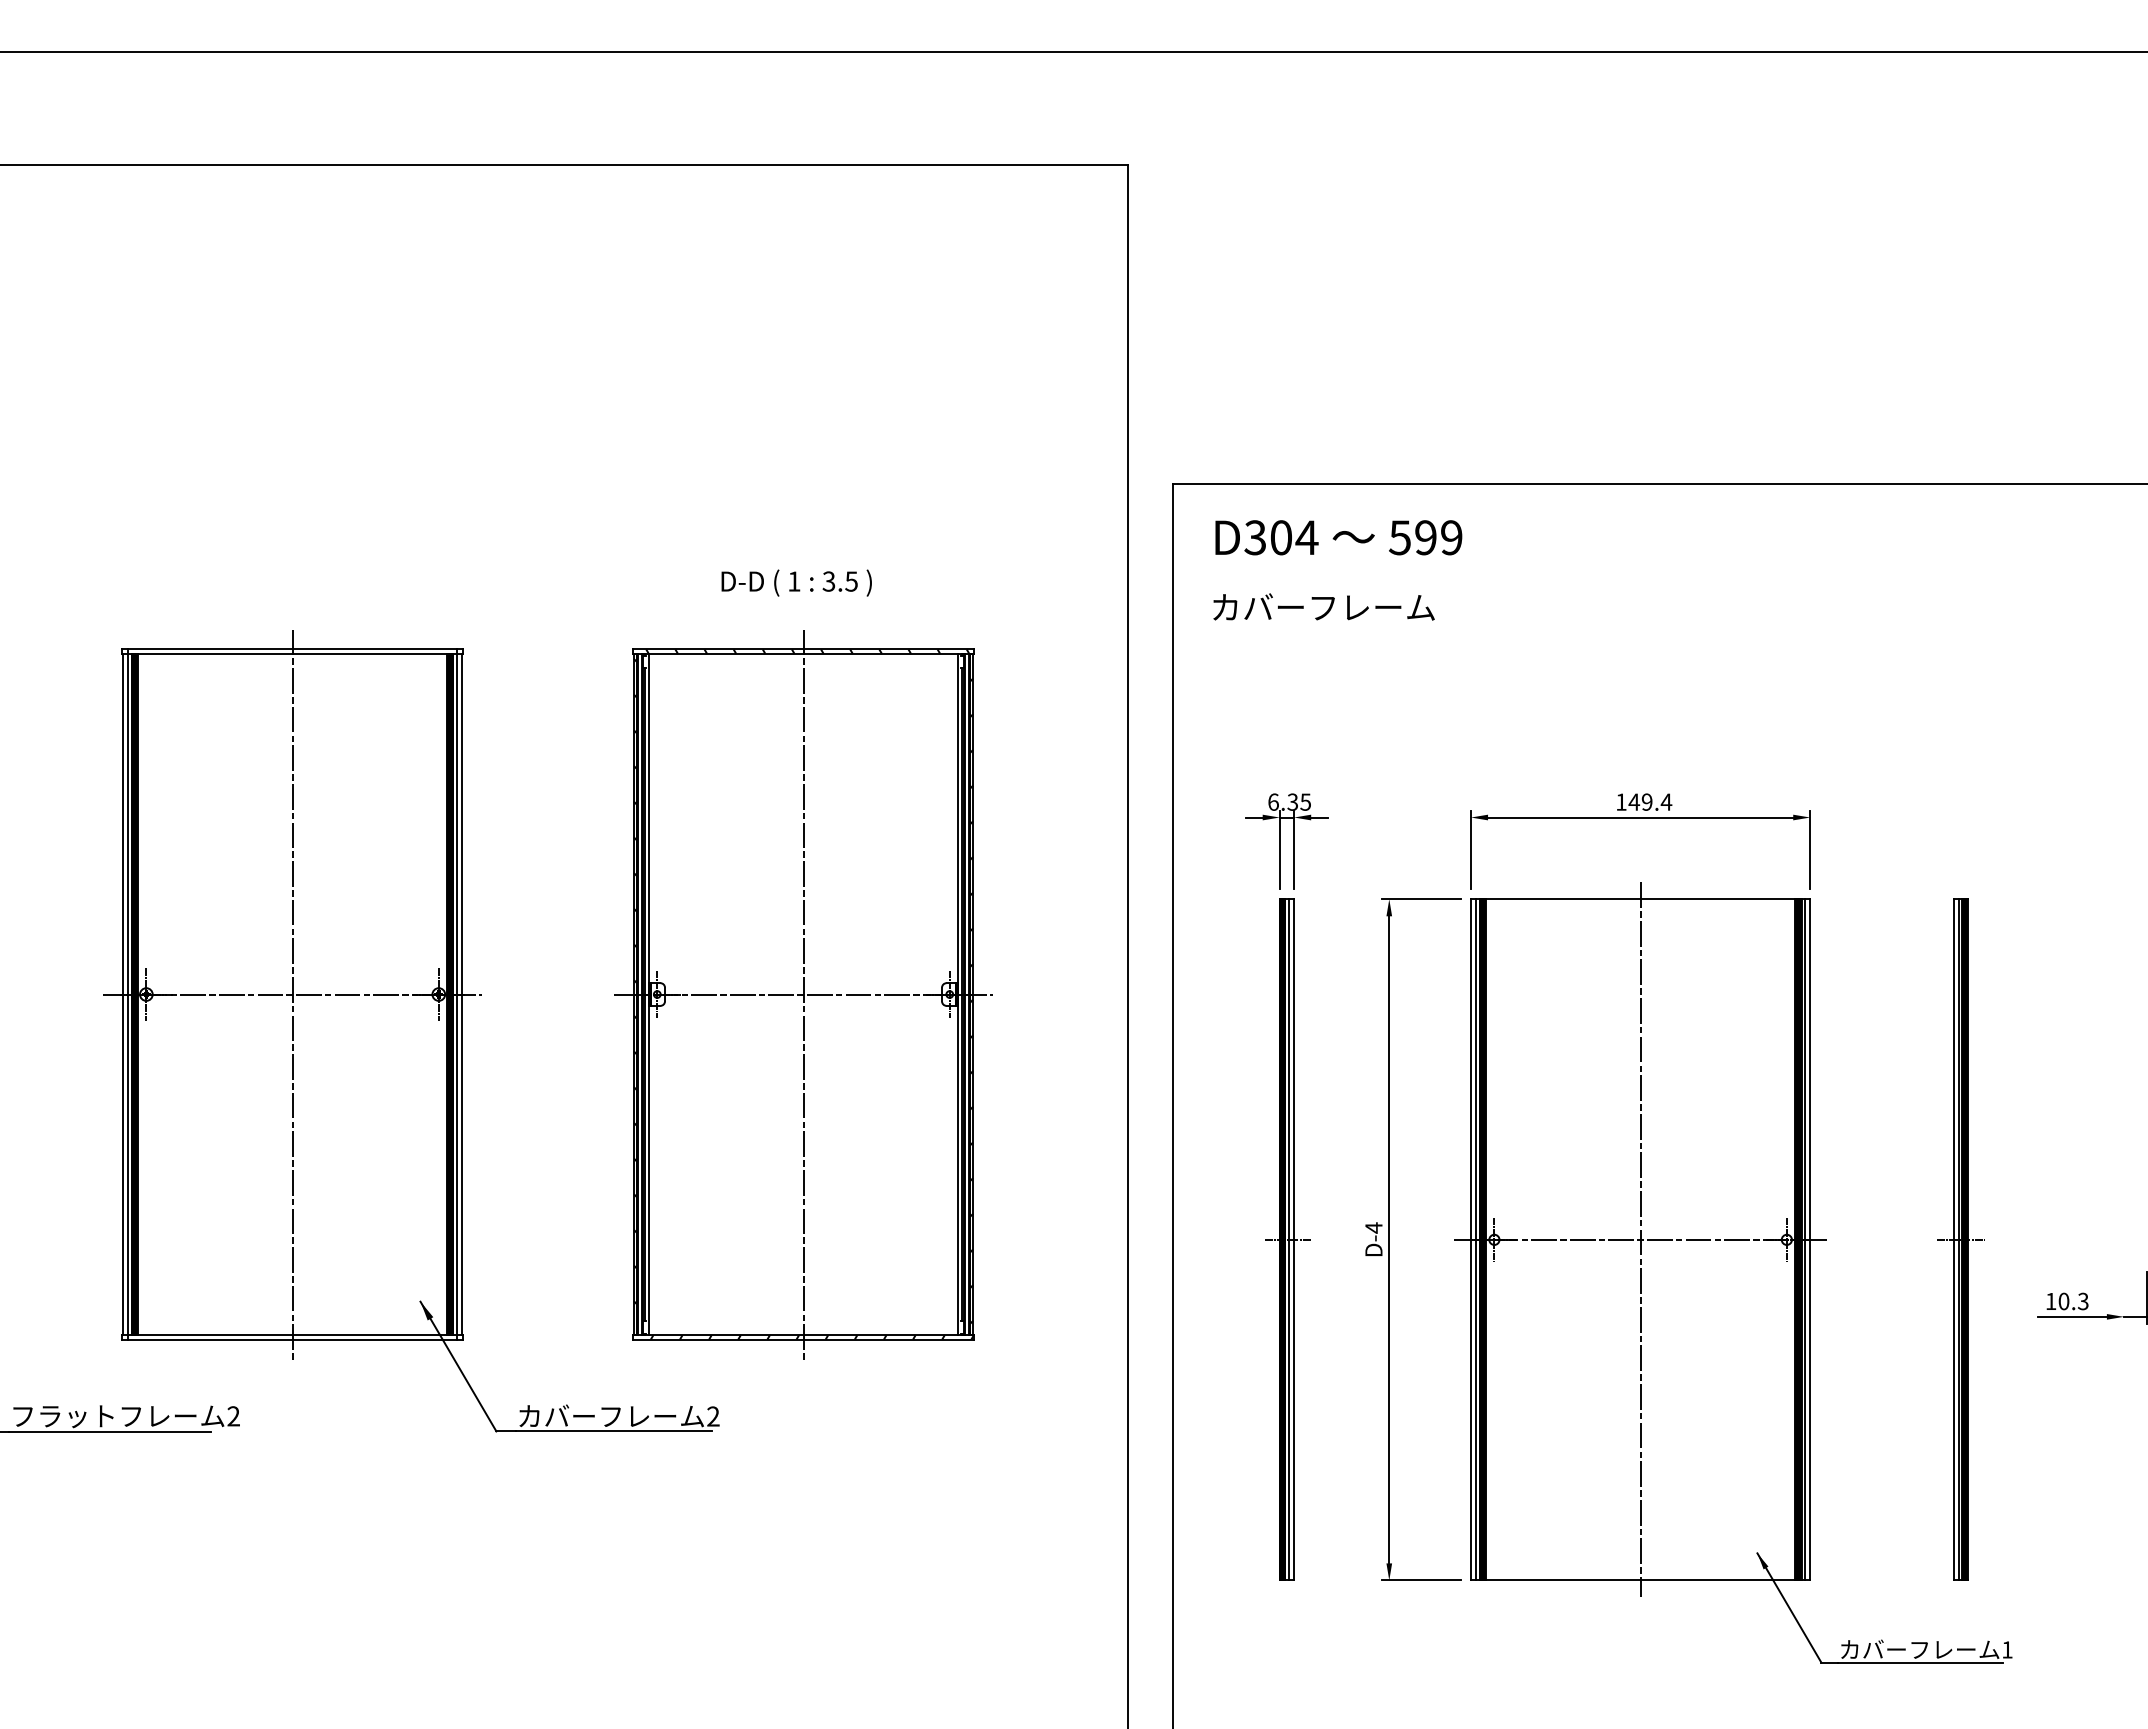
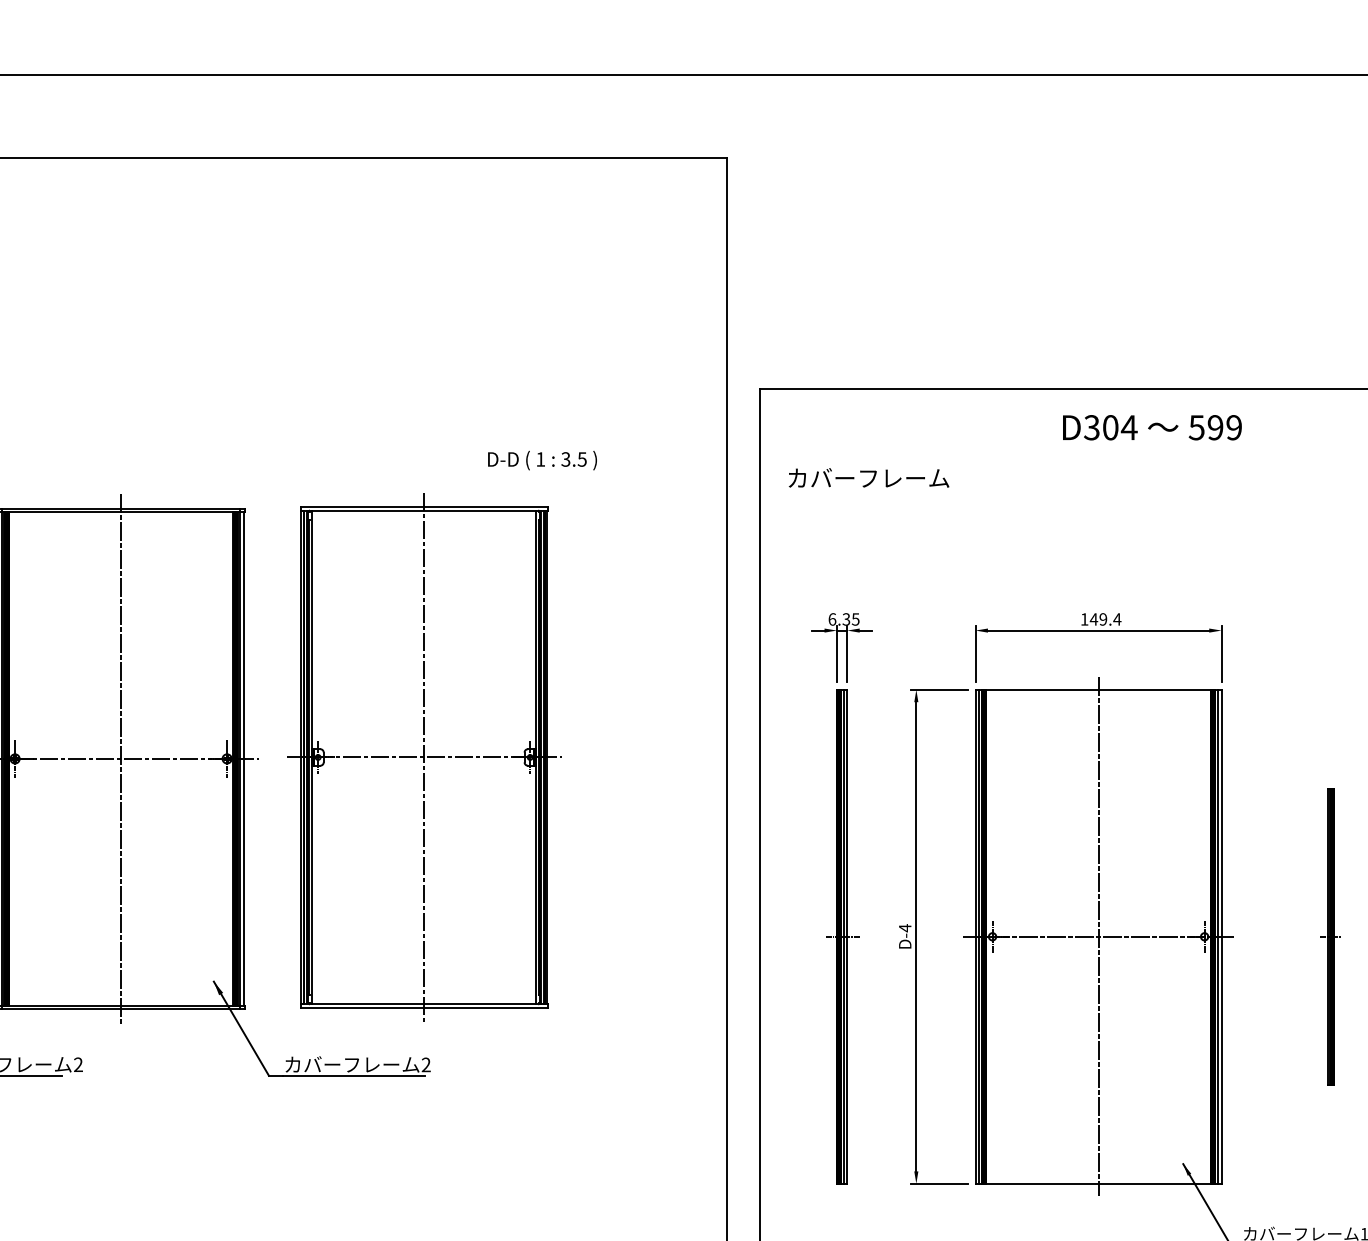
text: (1338, 537) -> (1152, 427), moved
text: (796, 582) -> (542, 460), moved
part: (803, 994) -> (424, 757), moved
part: (1960, 1239) -> (1330, 936), size x0.6

